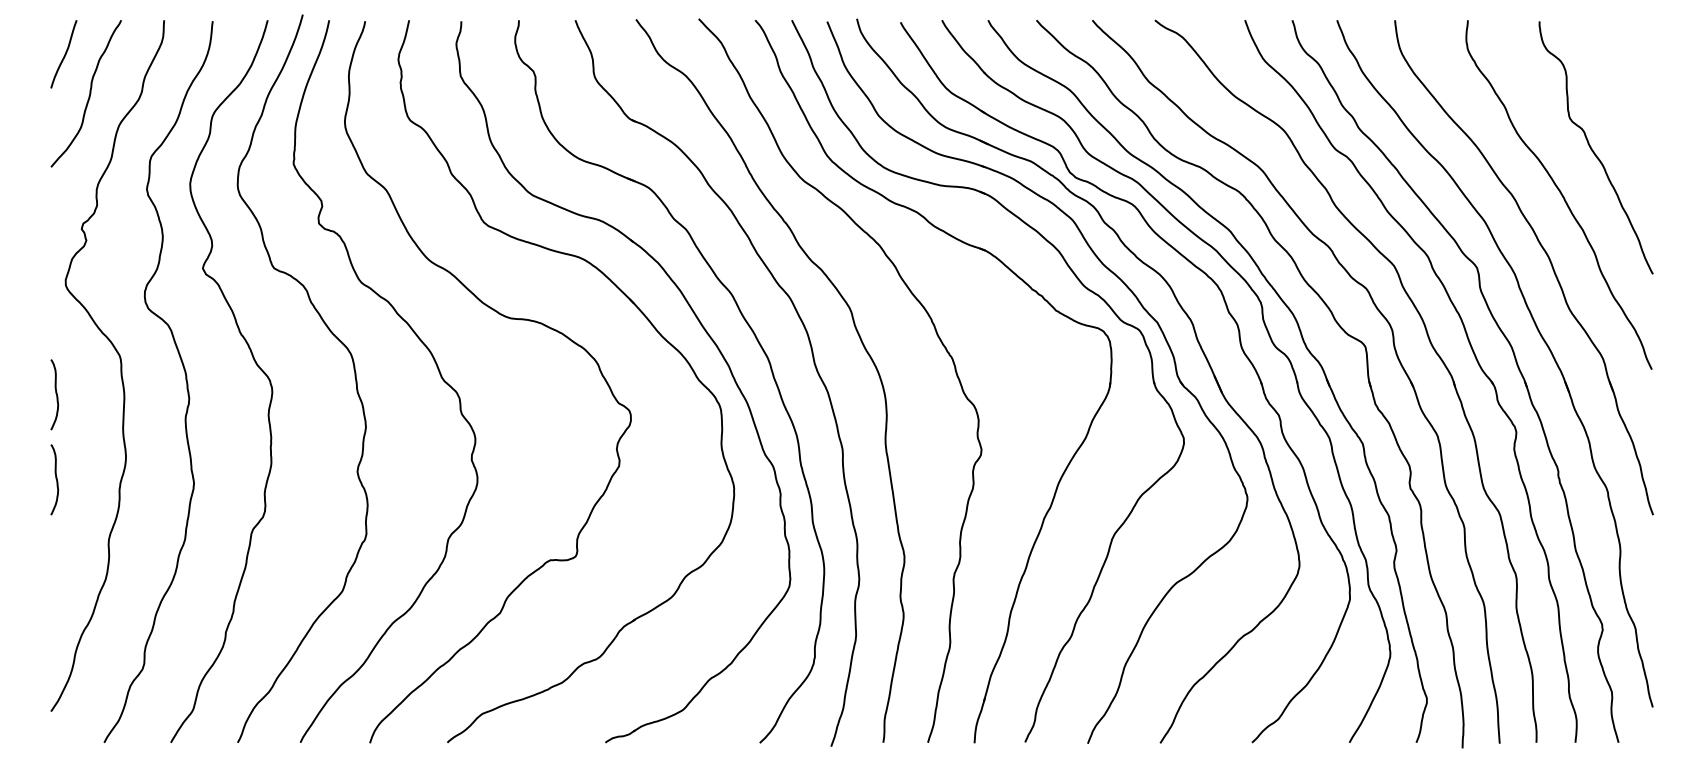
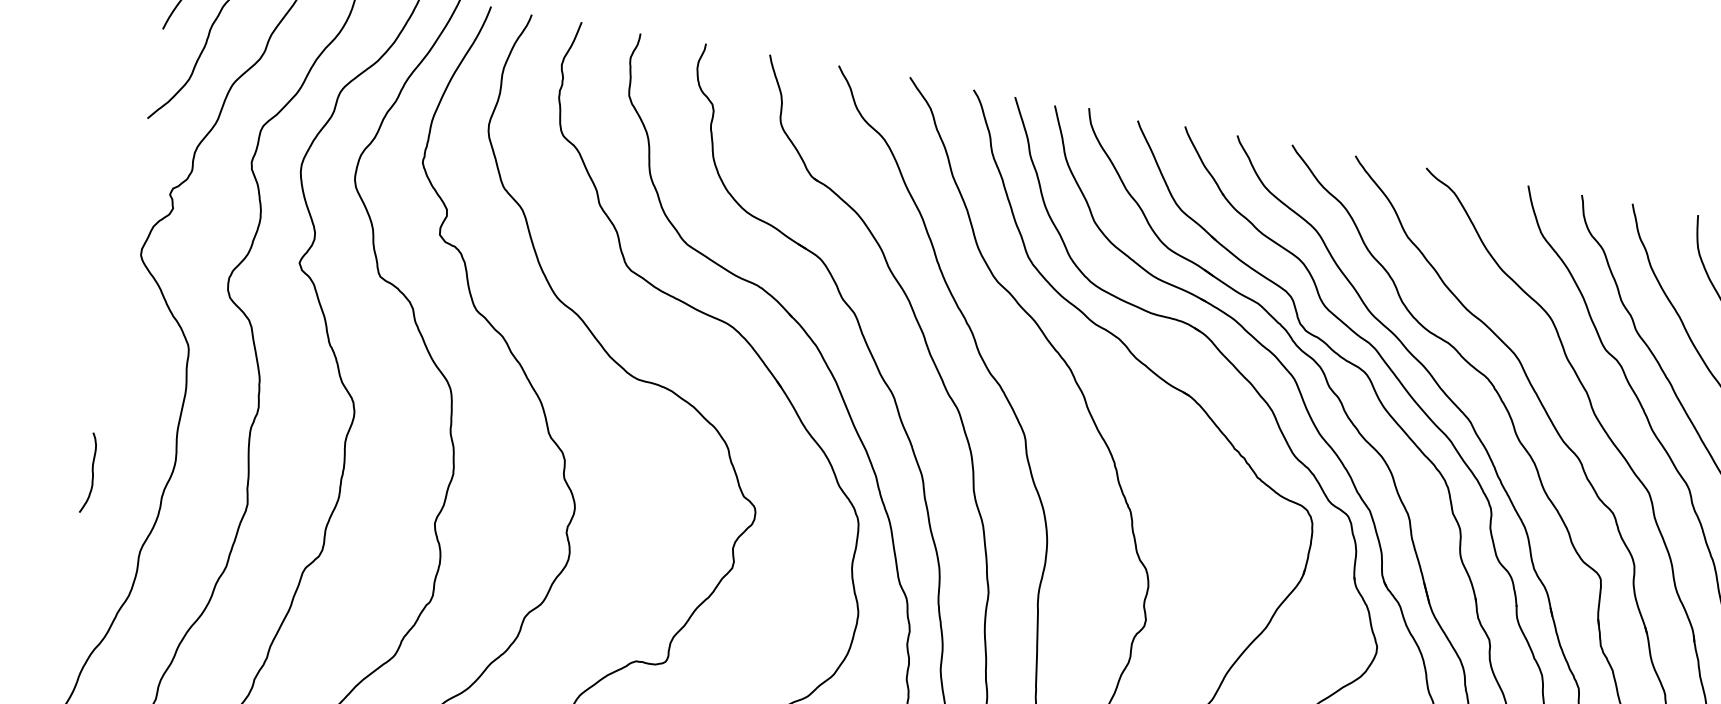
curve: (55, 393) -> (108, 375), removed

